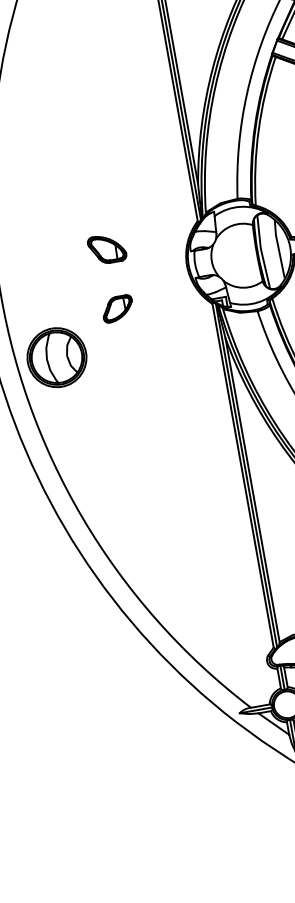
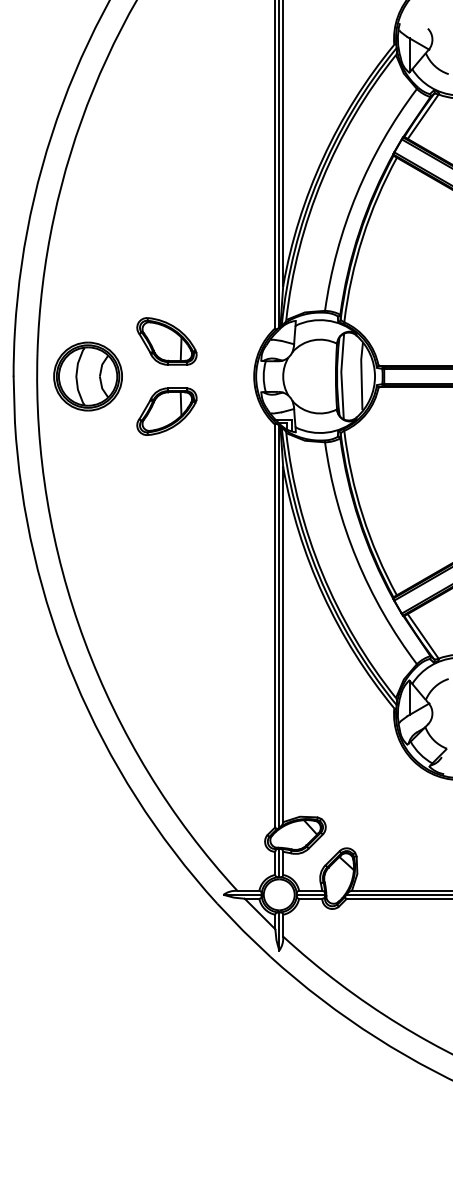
part: (106, 249) -> (166, 341), size x1.43
part: (117, 308) -> (166, 411), size x1.67
part: (56, 357) -> (87, 376), moved

